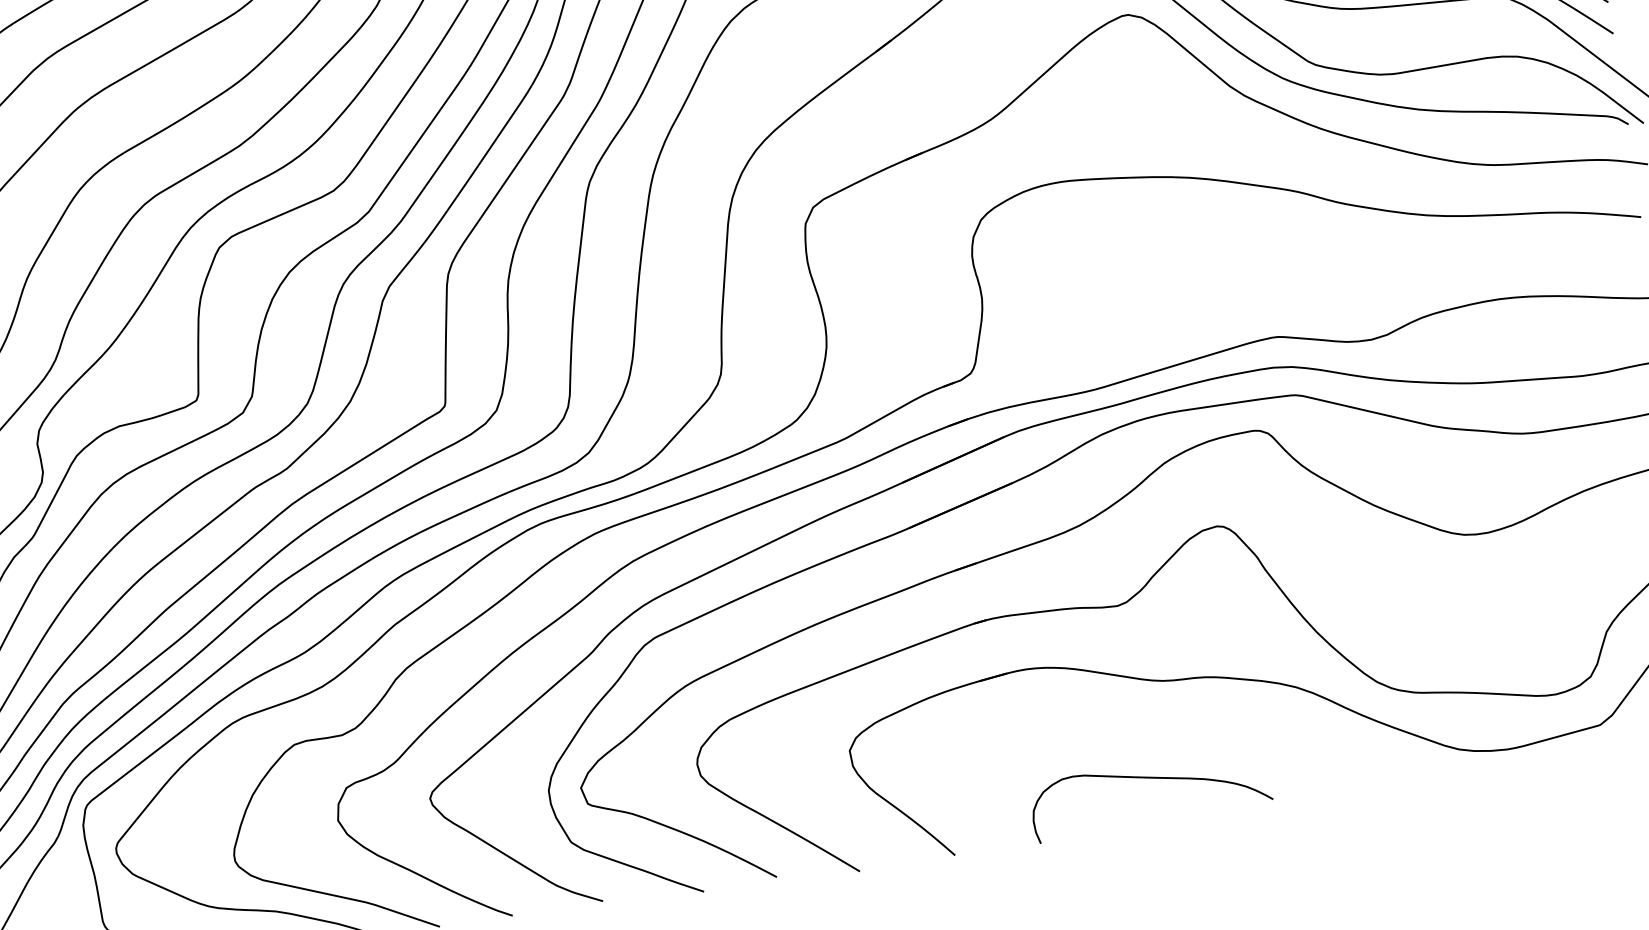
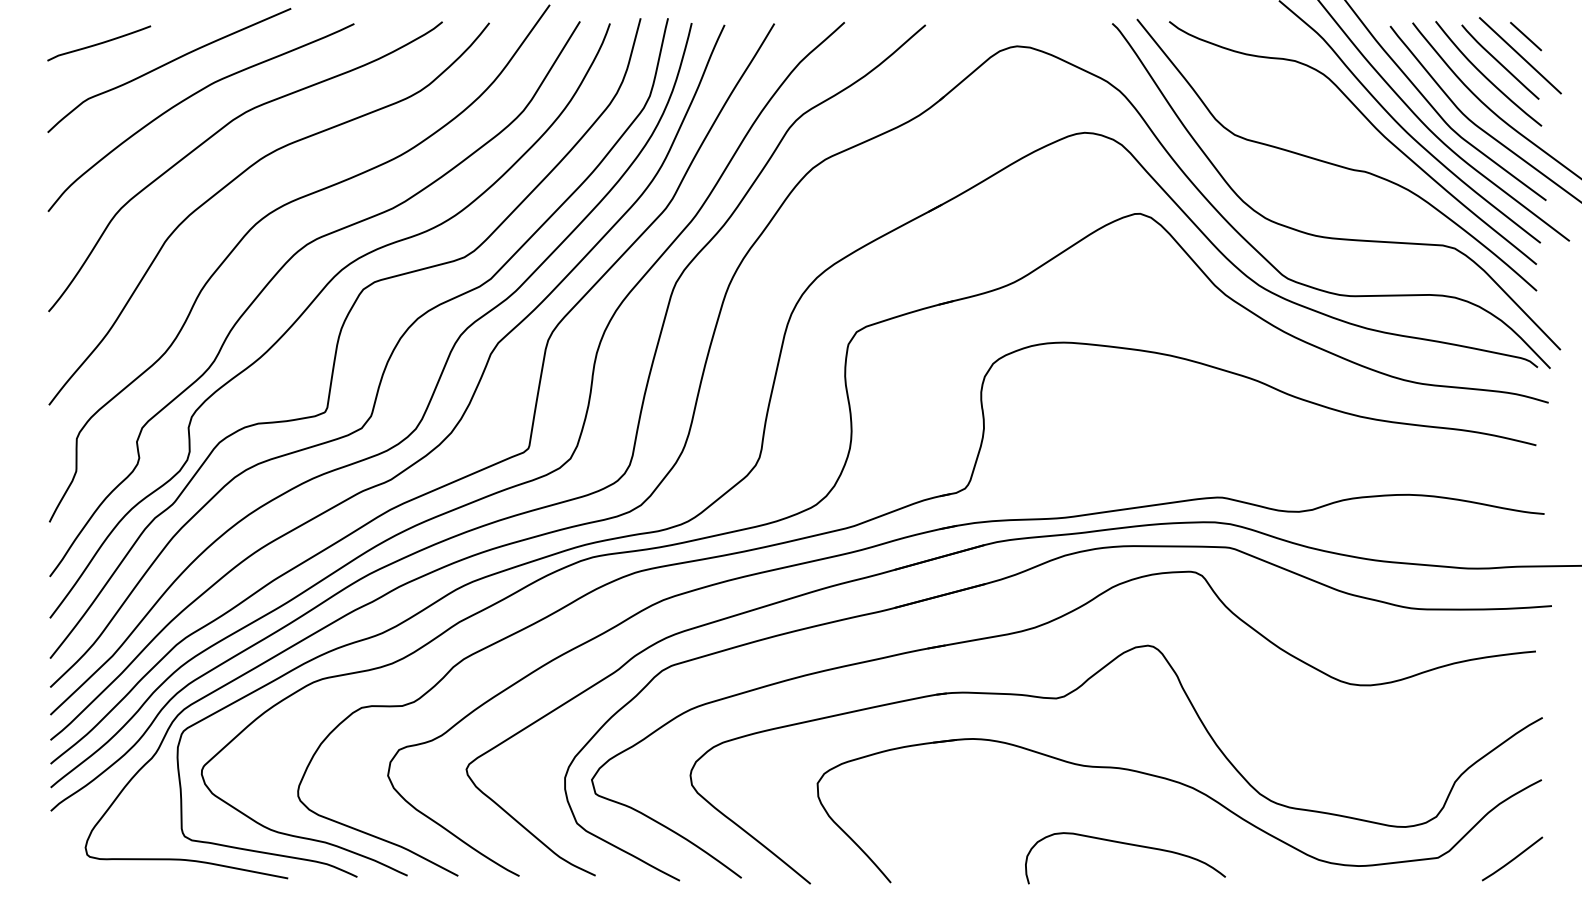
curve: (1153, 779) -> (1129, 845), moved

